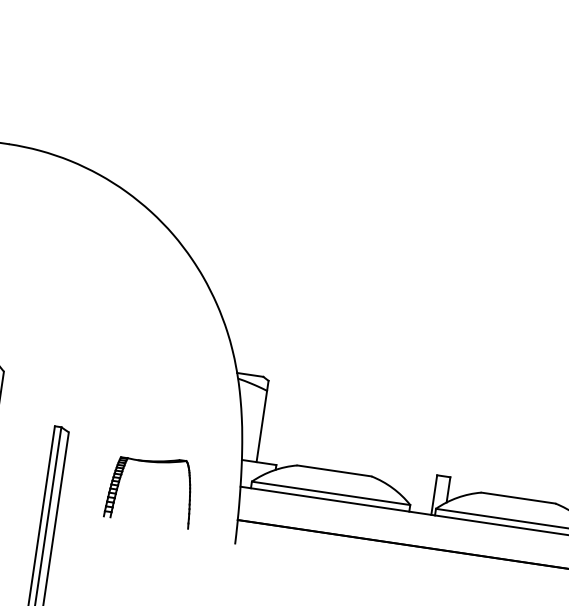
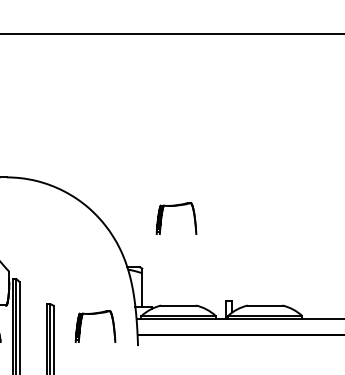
part: (360, 259) -> (176, 206), added

